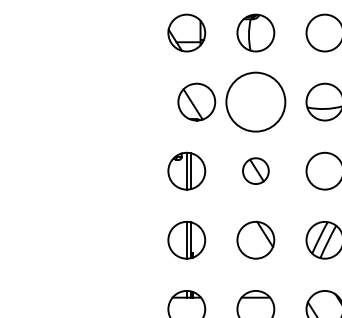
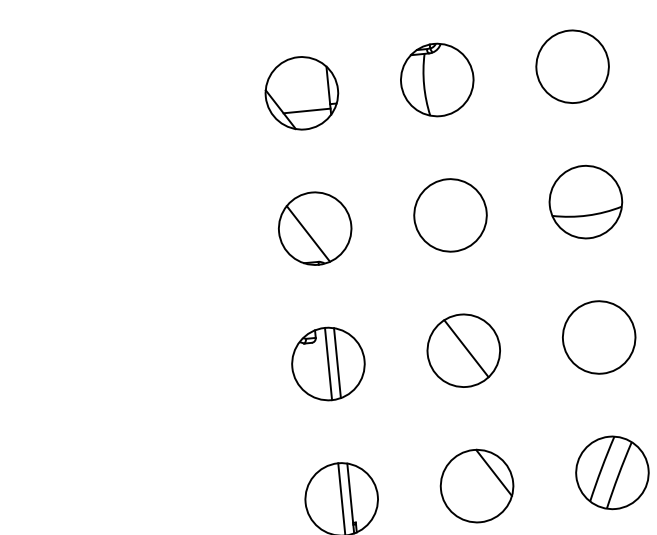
part: (196, 101) -> (314, 227), moved
circle: (255, 101) -> (449, 214), size x0.62
part: (255, 170) -> (462, 349), size x1.43

